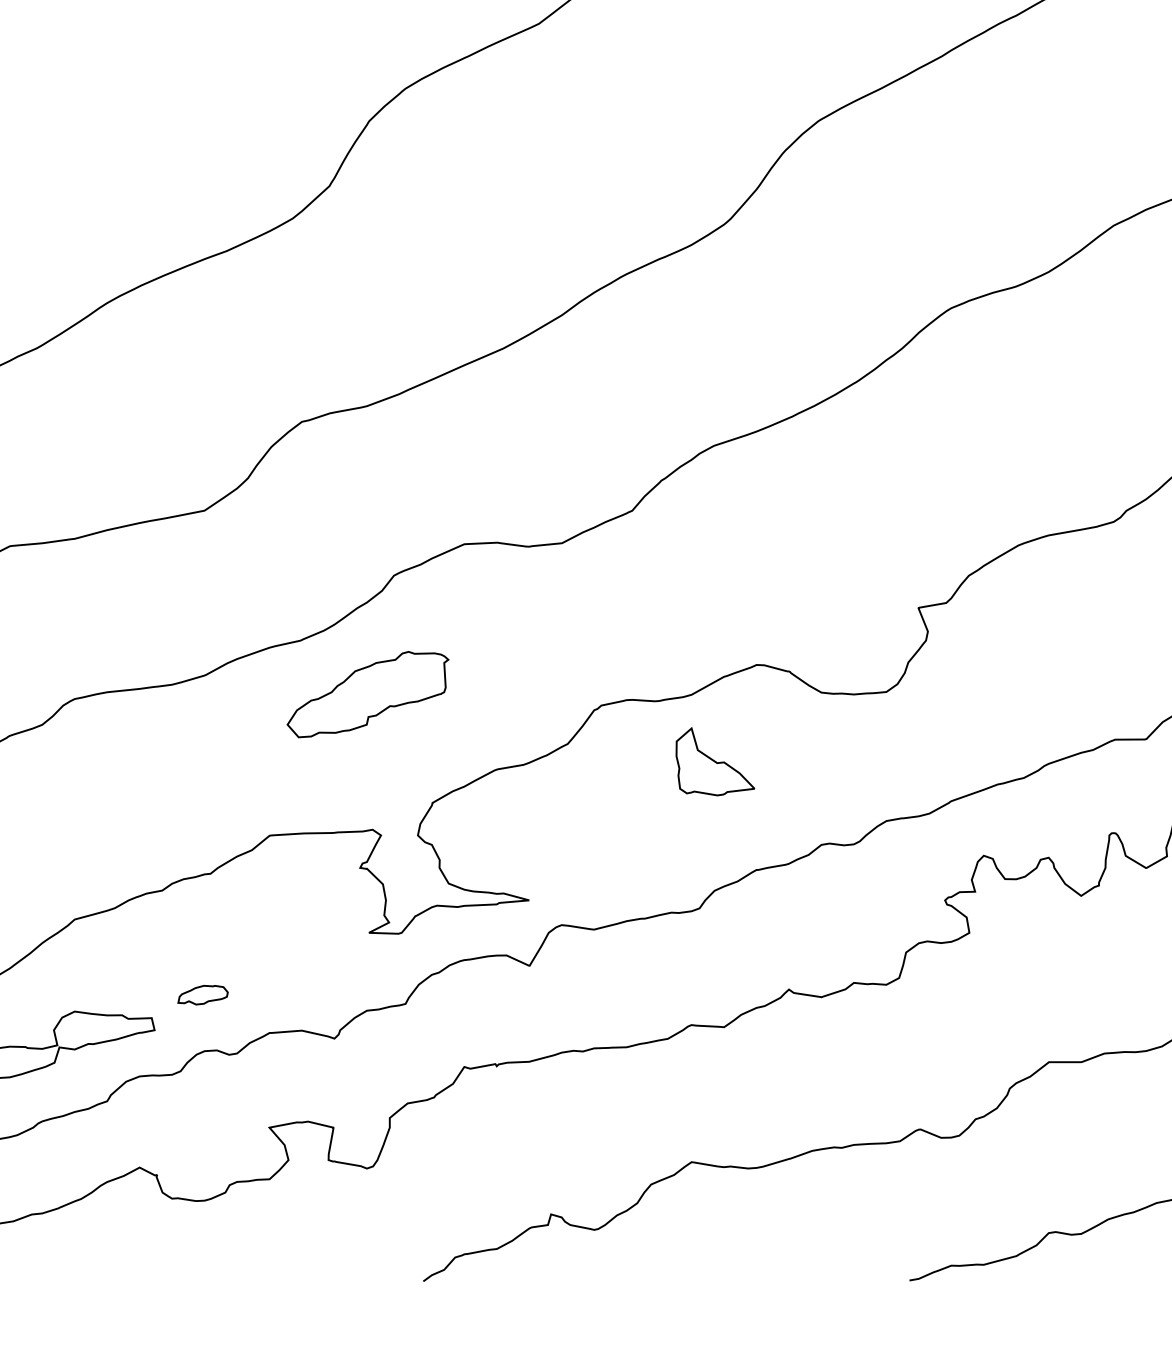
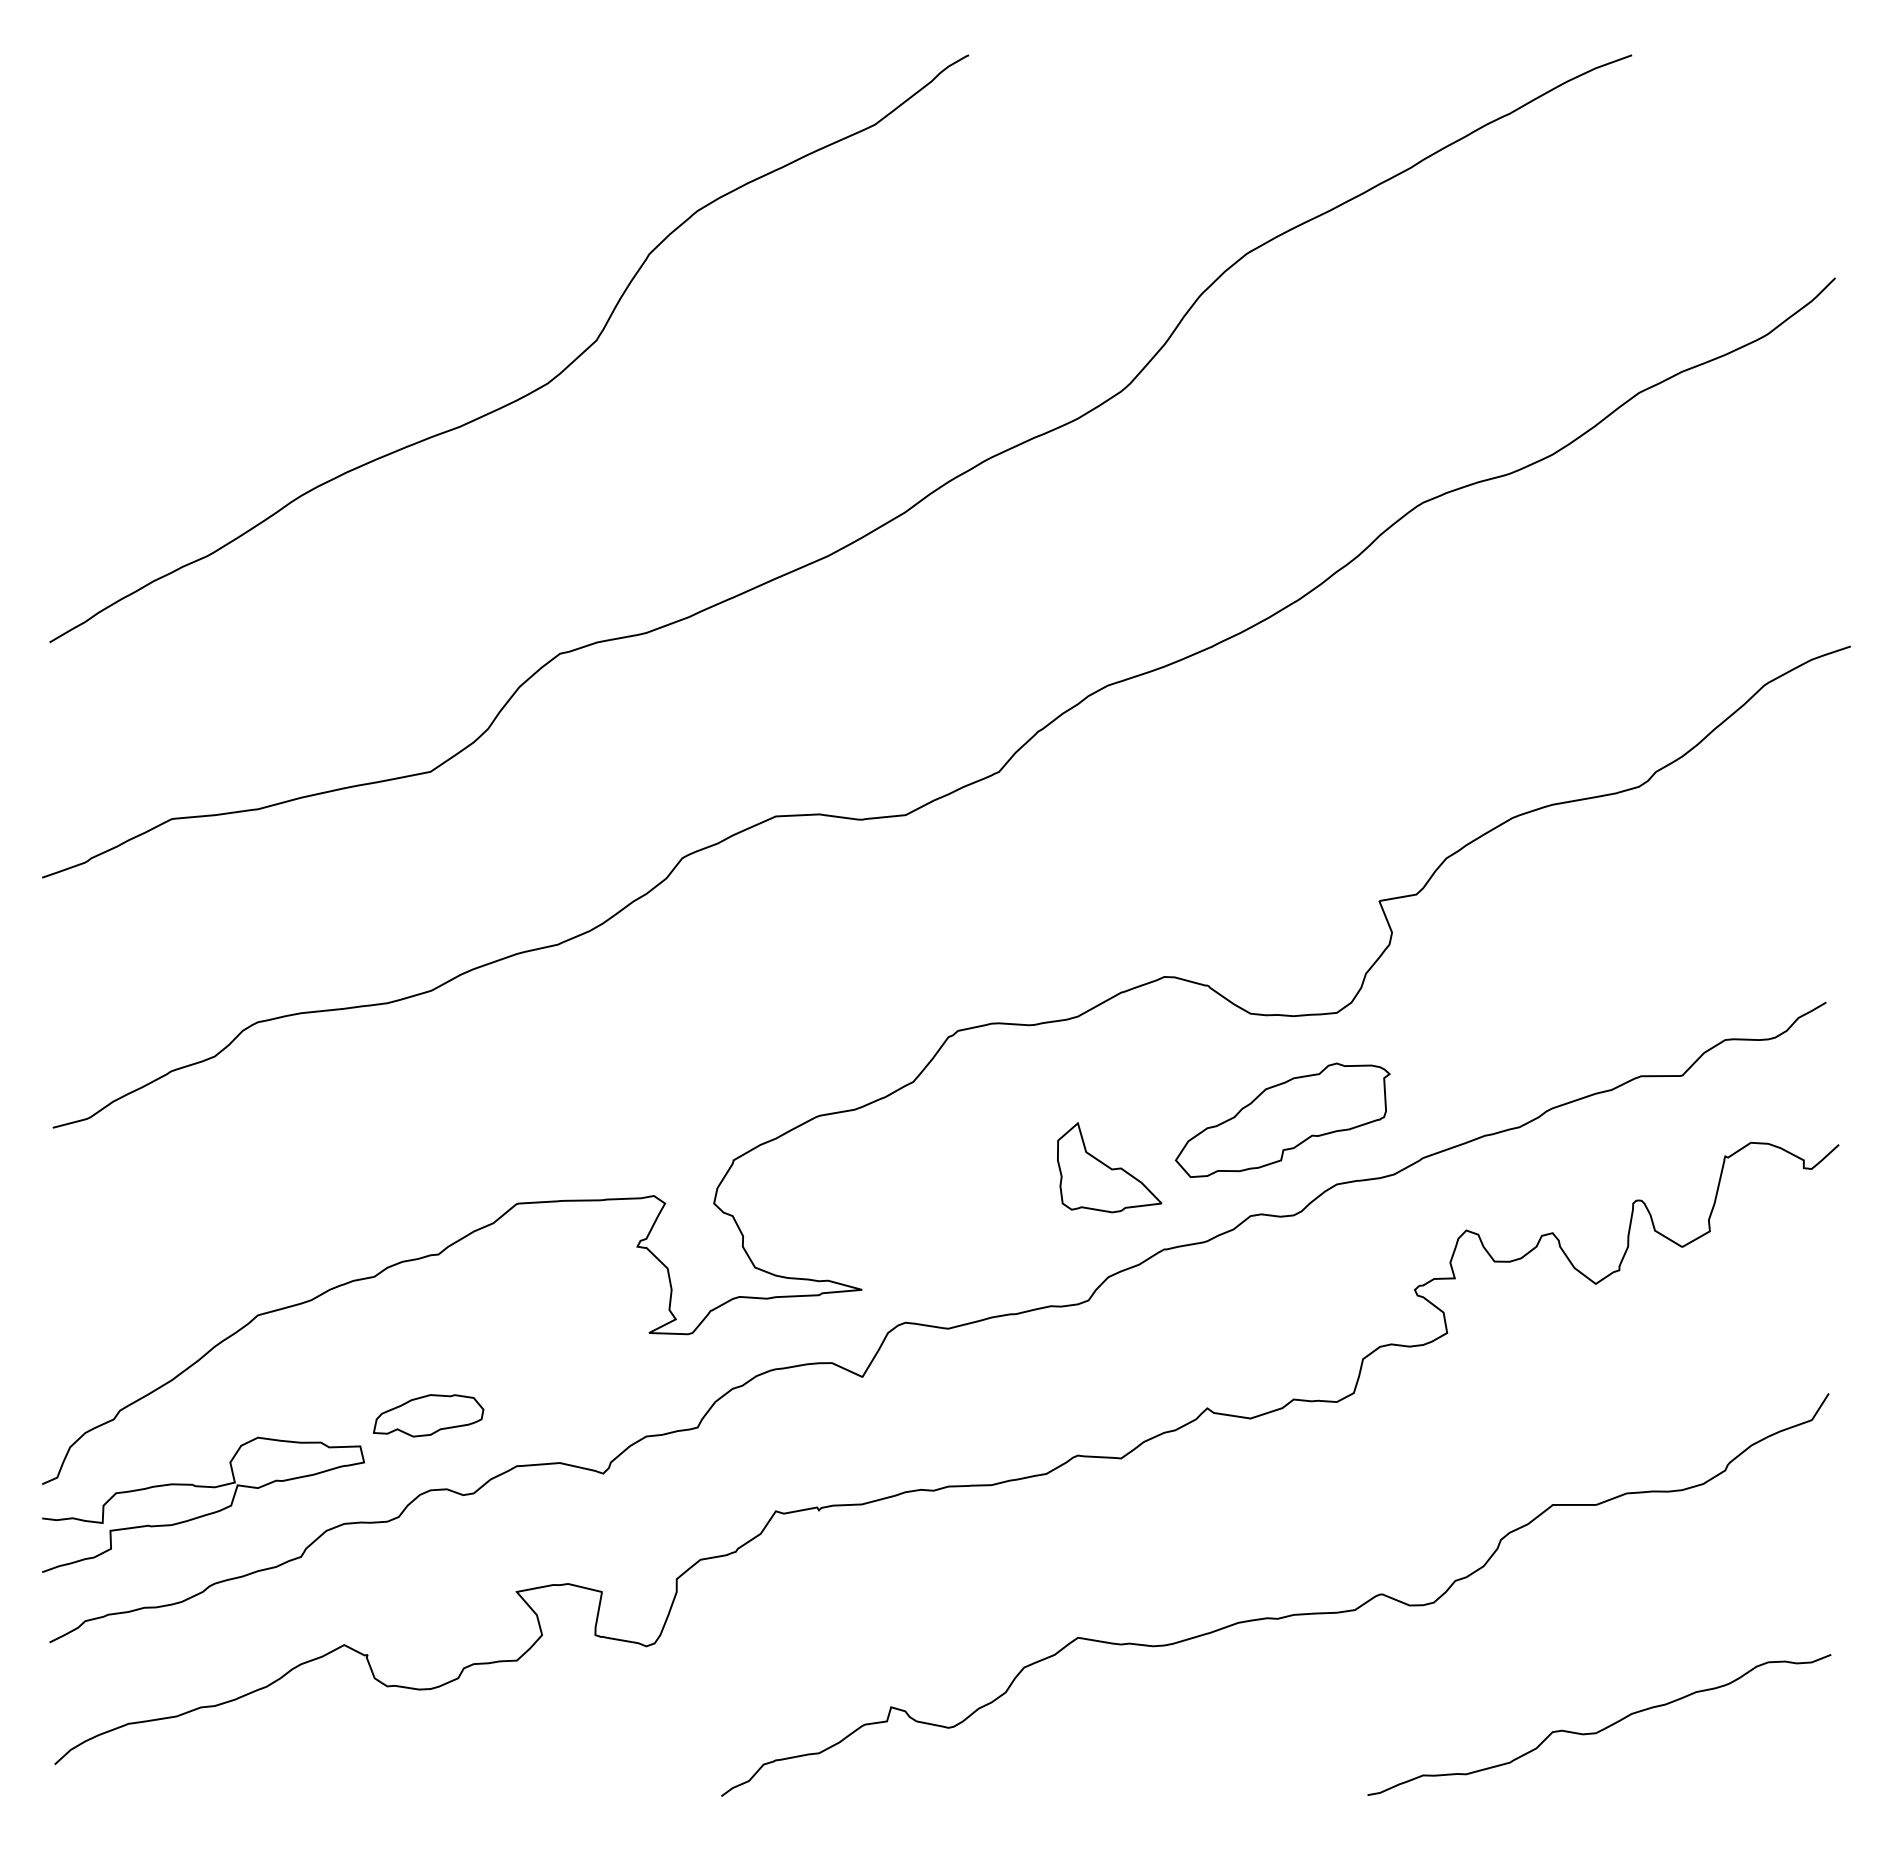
part: (367, 693) -> (1282, 1119), moved
part: (715, 761) -> (1109, 1167), moved
part: (203, 994) -> (428, 1415), size x1.67

